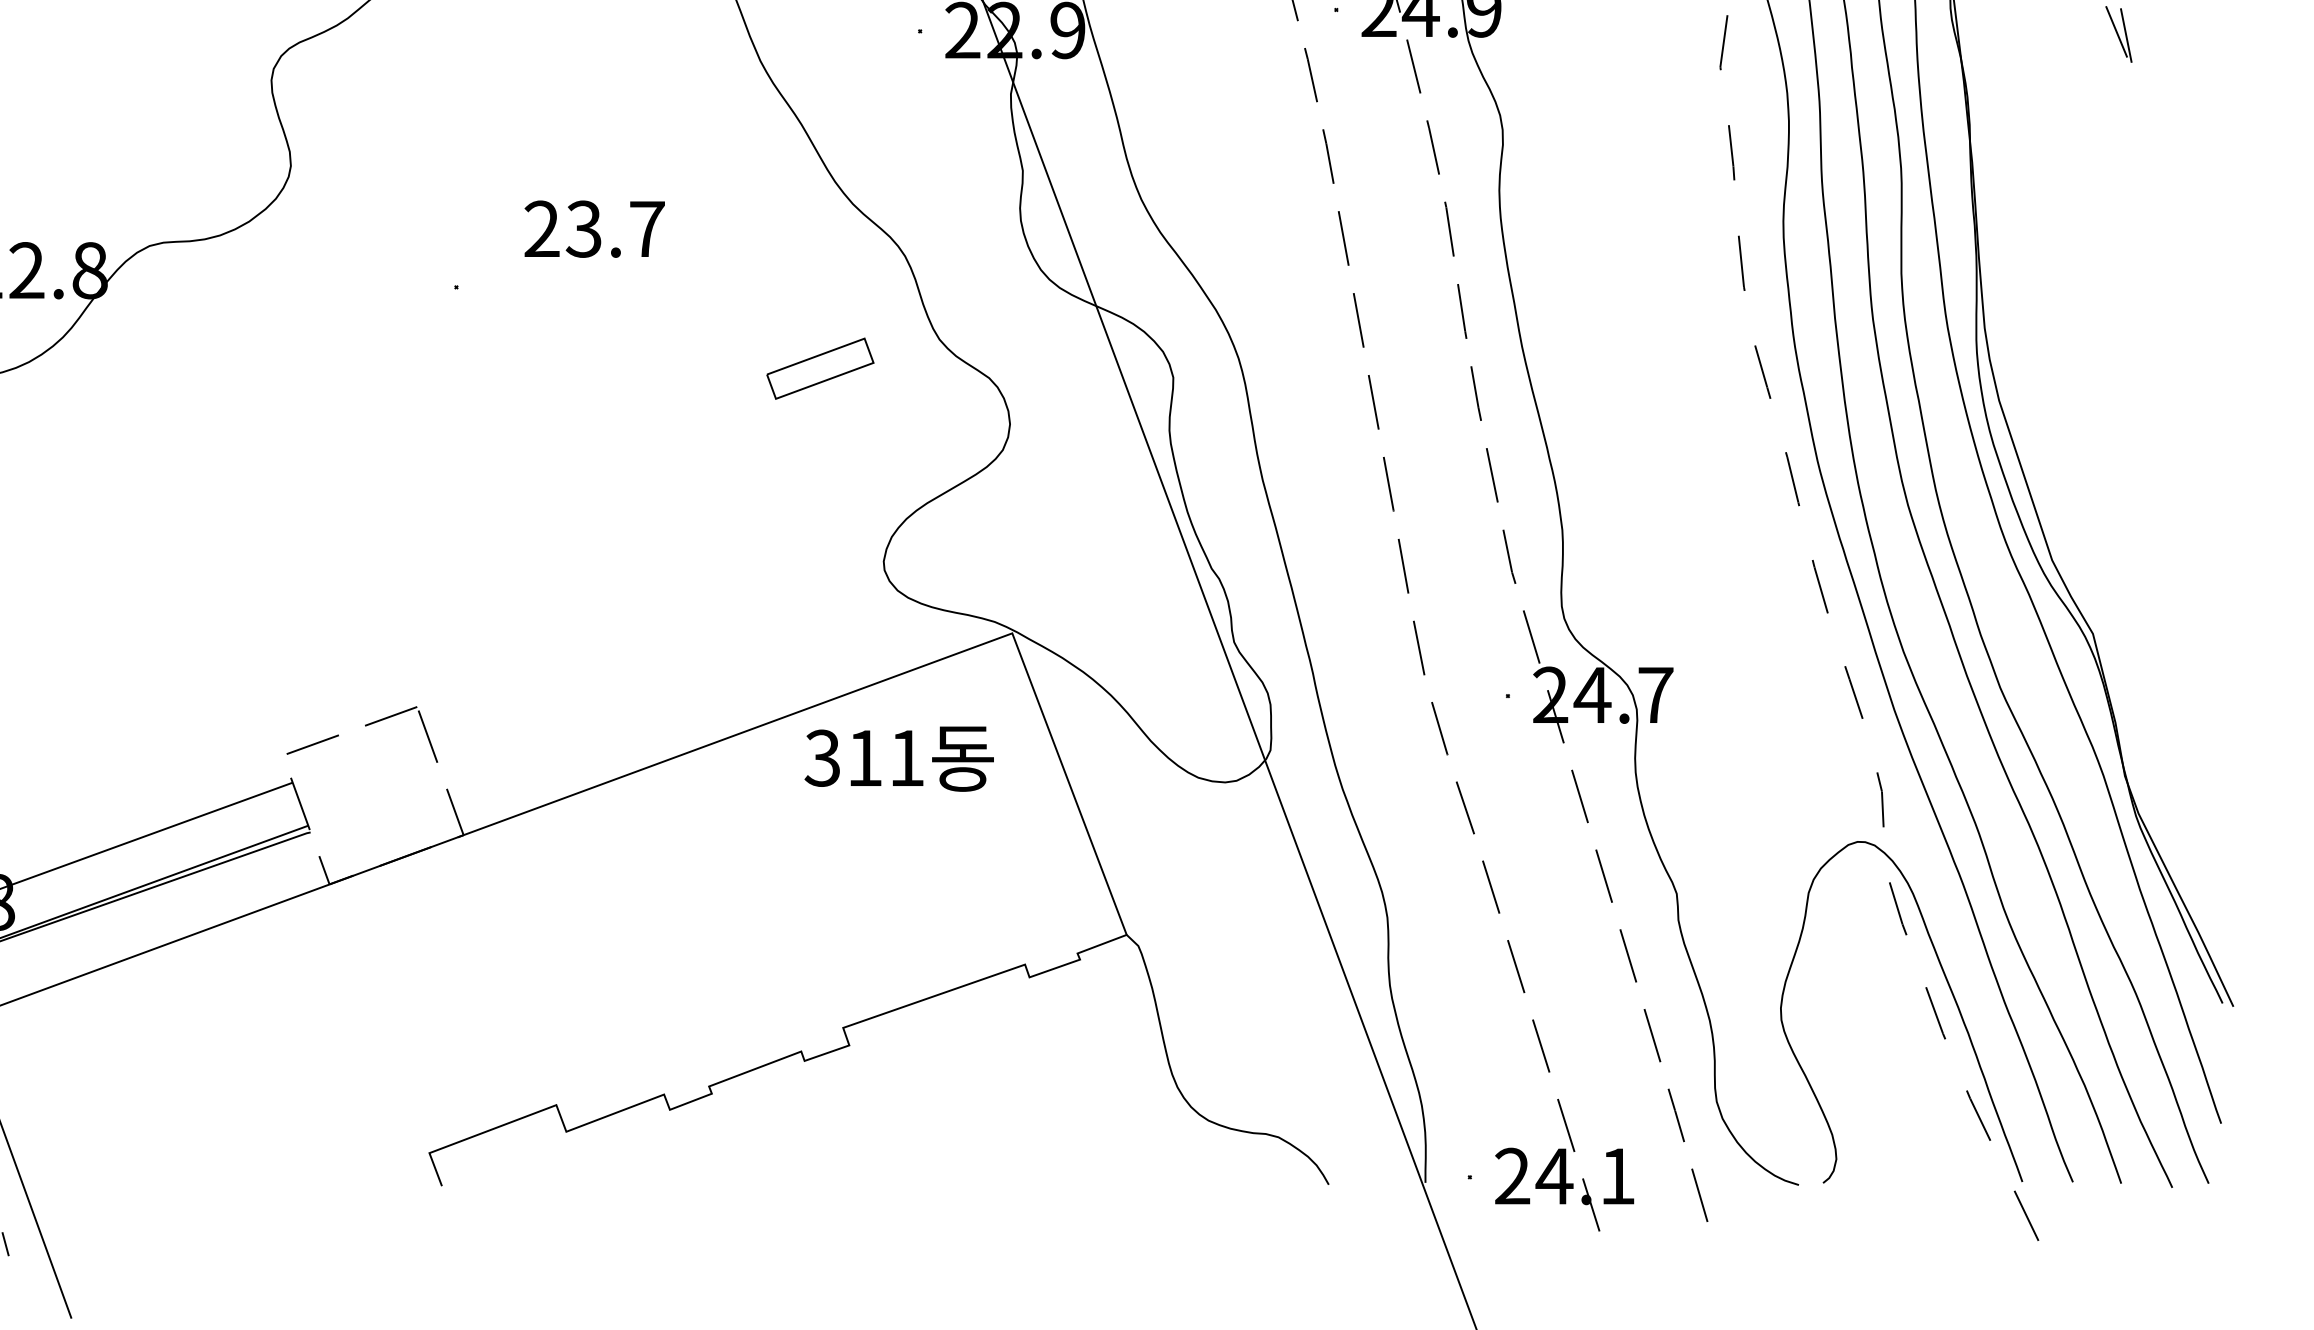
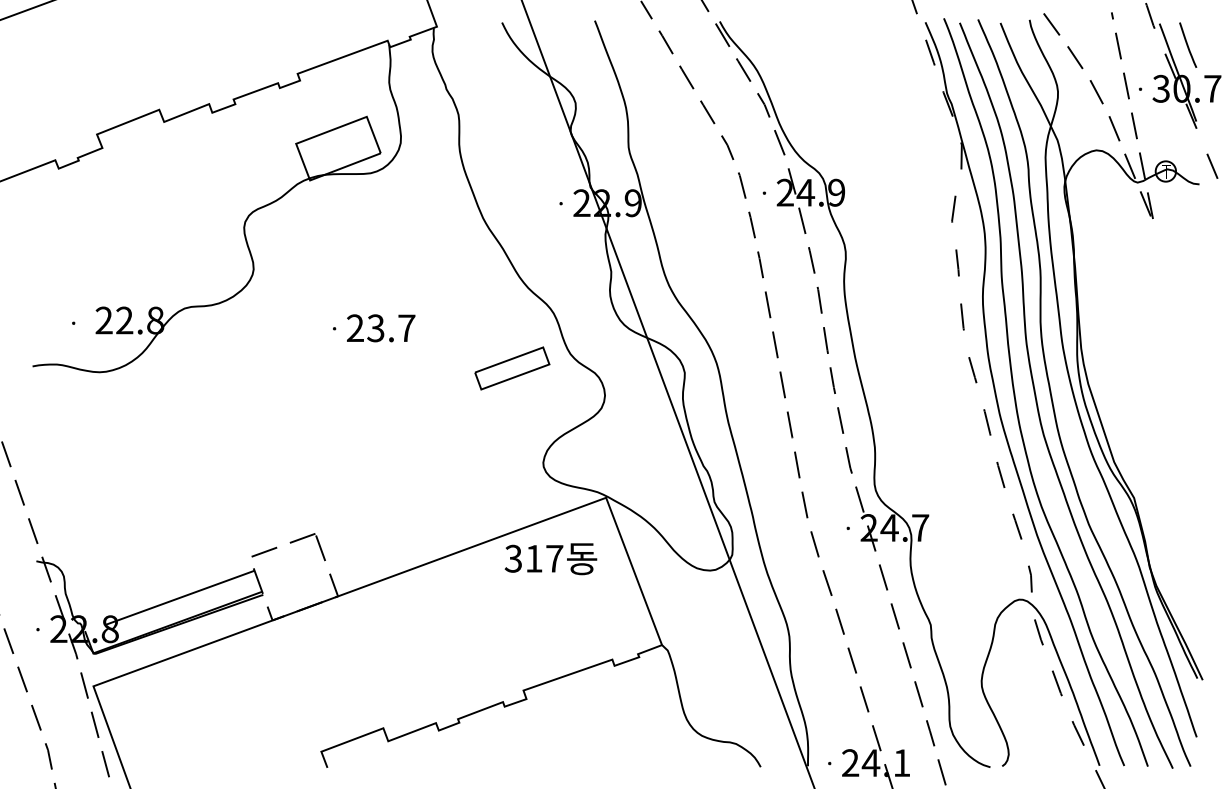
text: (595, 229) -> (381, 328), moved
part: (820, 368) -> (512, 368), size x1.43
text: (906, 757) -> (554, 558), 311 -> 317

